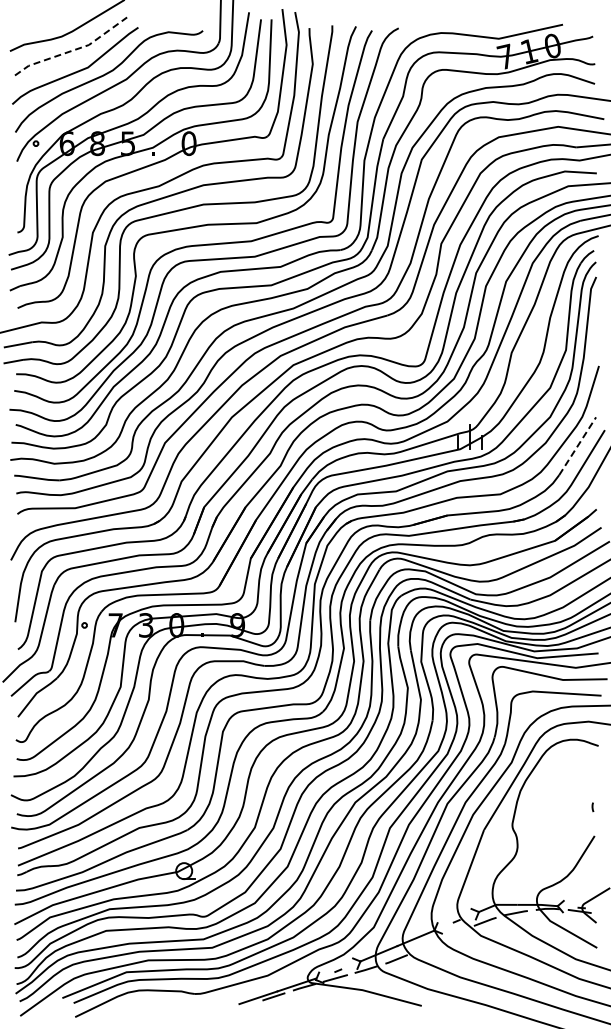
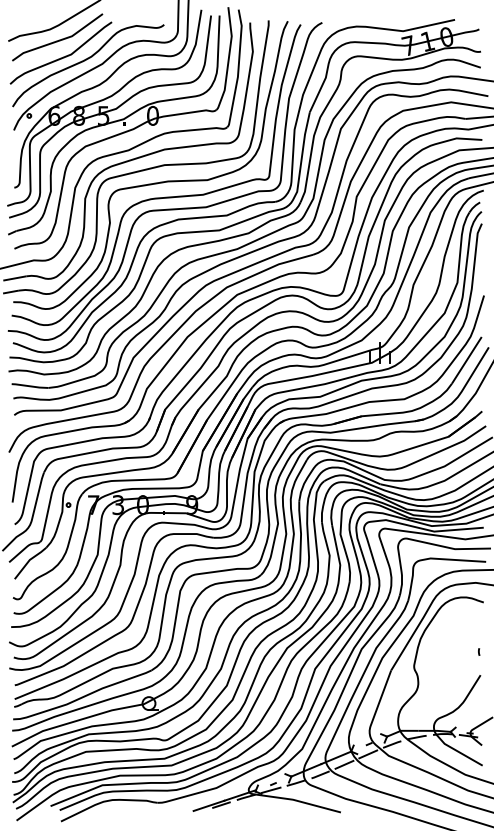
line: (73, 50) -> (59, 40), dashed -> solid
line: (577, 445) -> (466, 359), dashed -> solid
line: (455, 933) -> (368, 753), added
line: (426, 946) -> (344, 764), added

